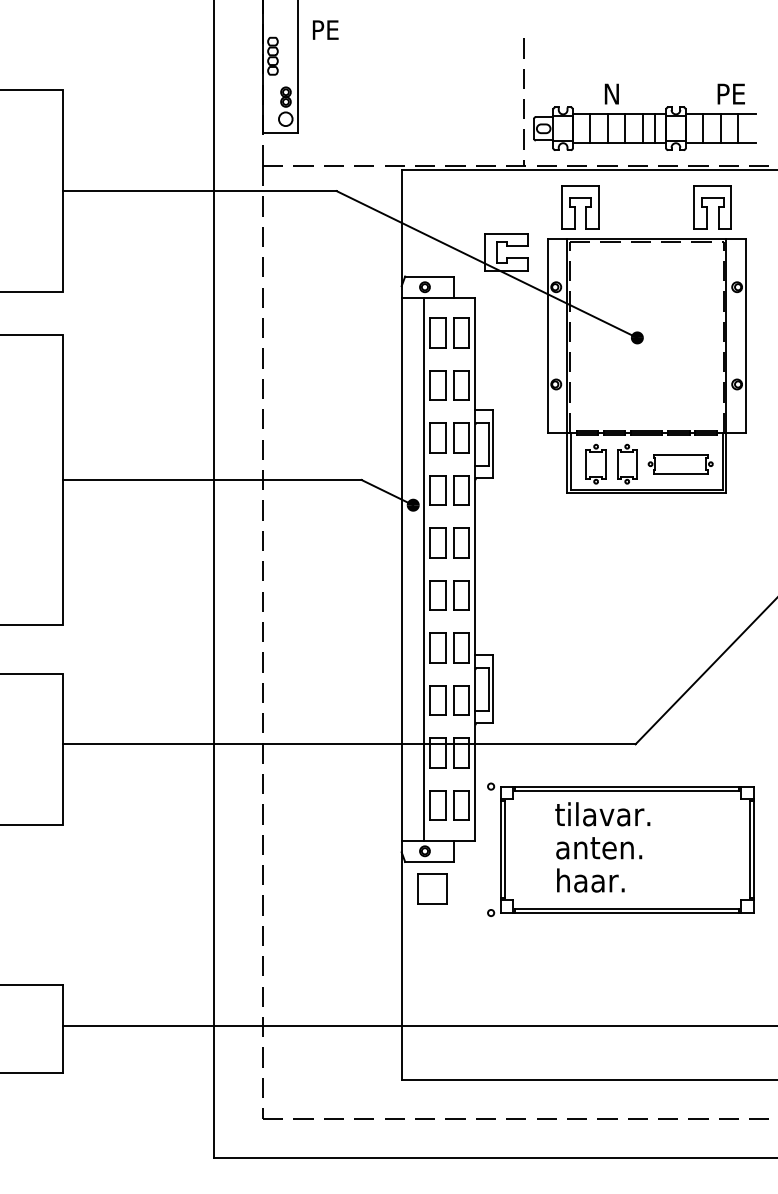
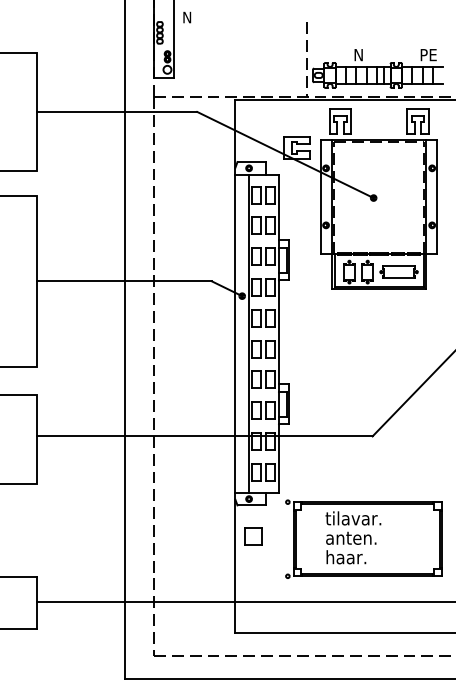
text: (326, 30) -> (191, 17), PE -> N
part: (620, 848) -> (363, 538), moved
part: (432, 889) -> (253, 536), moved

